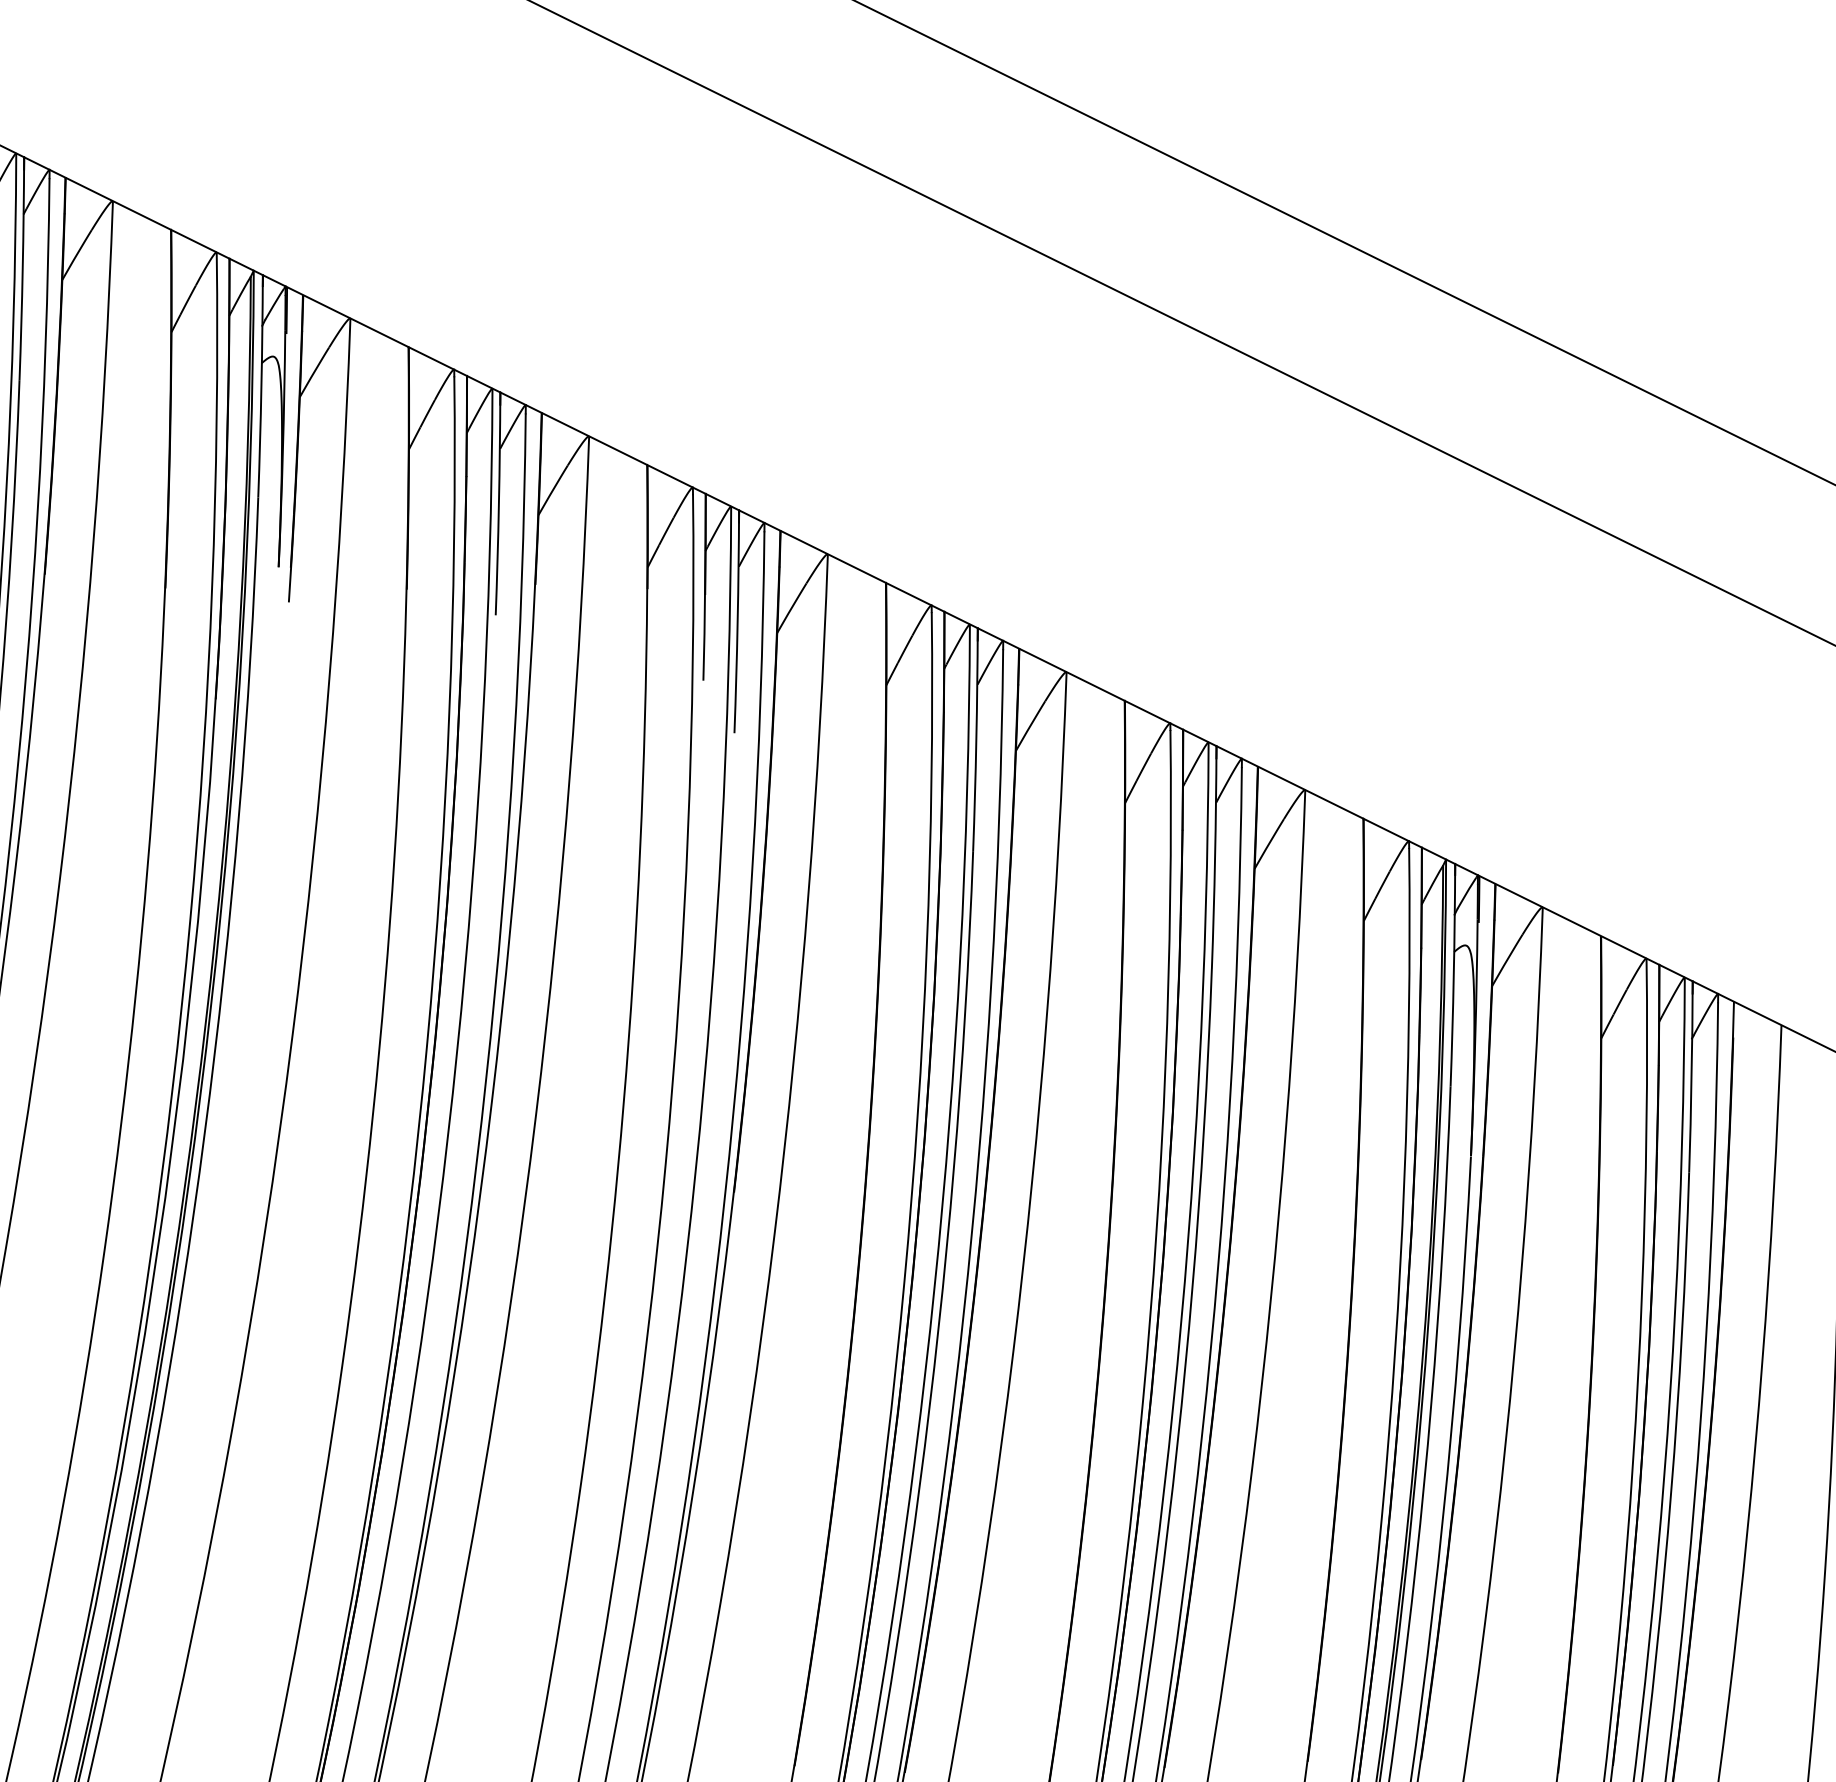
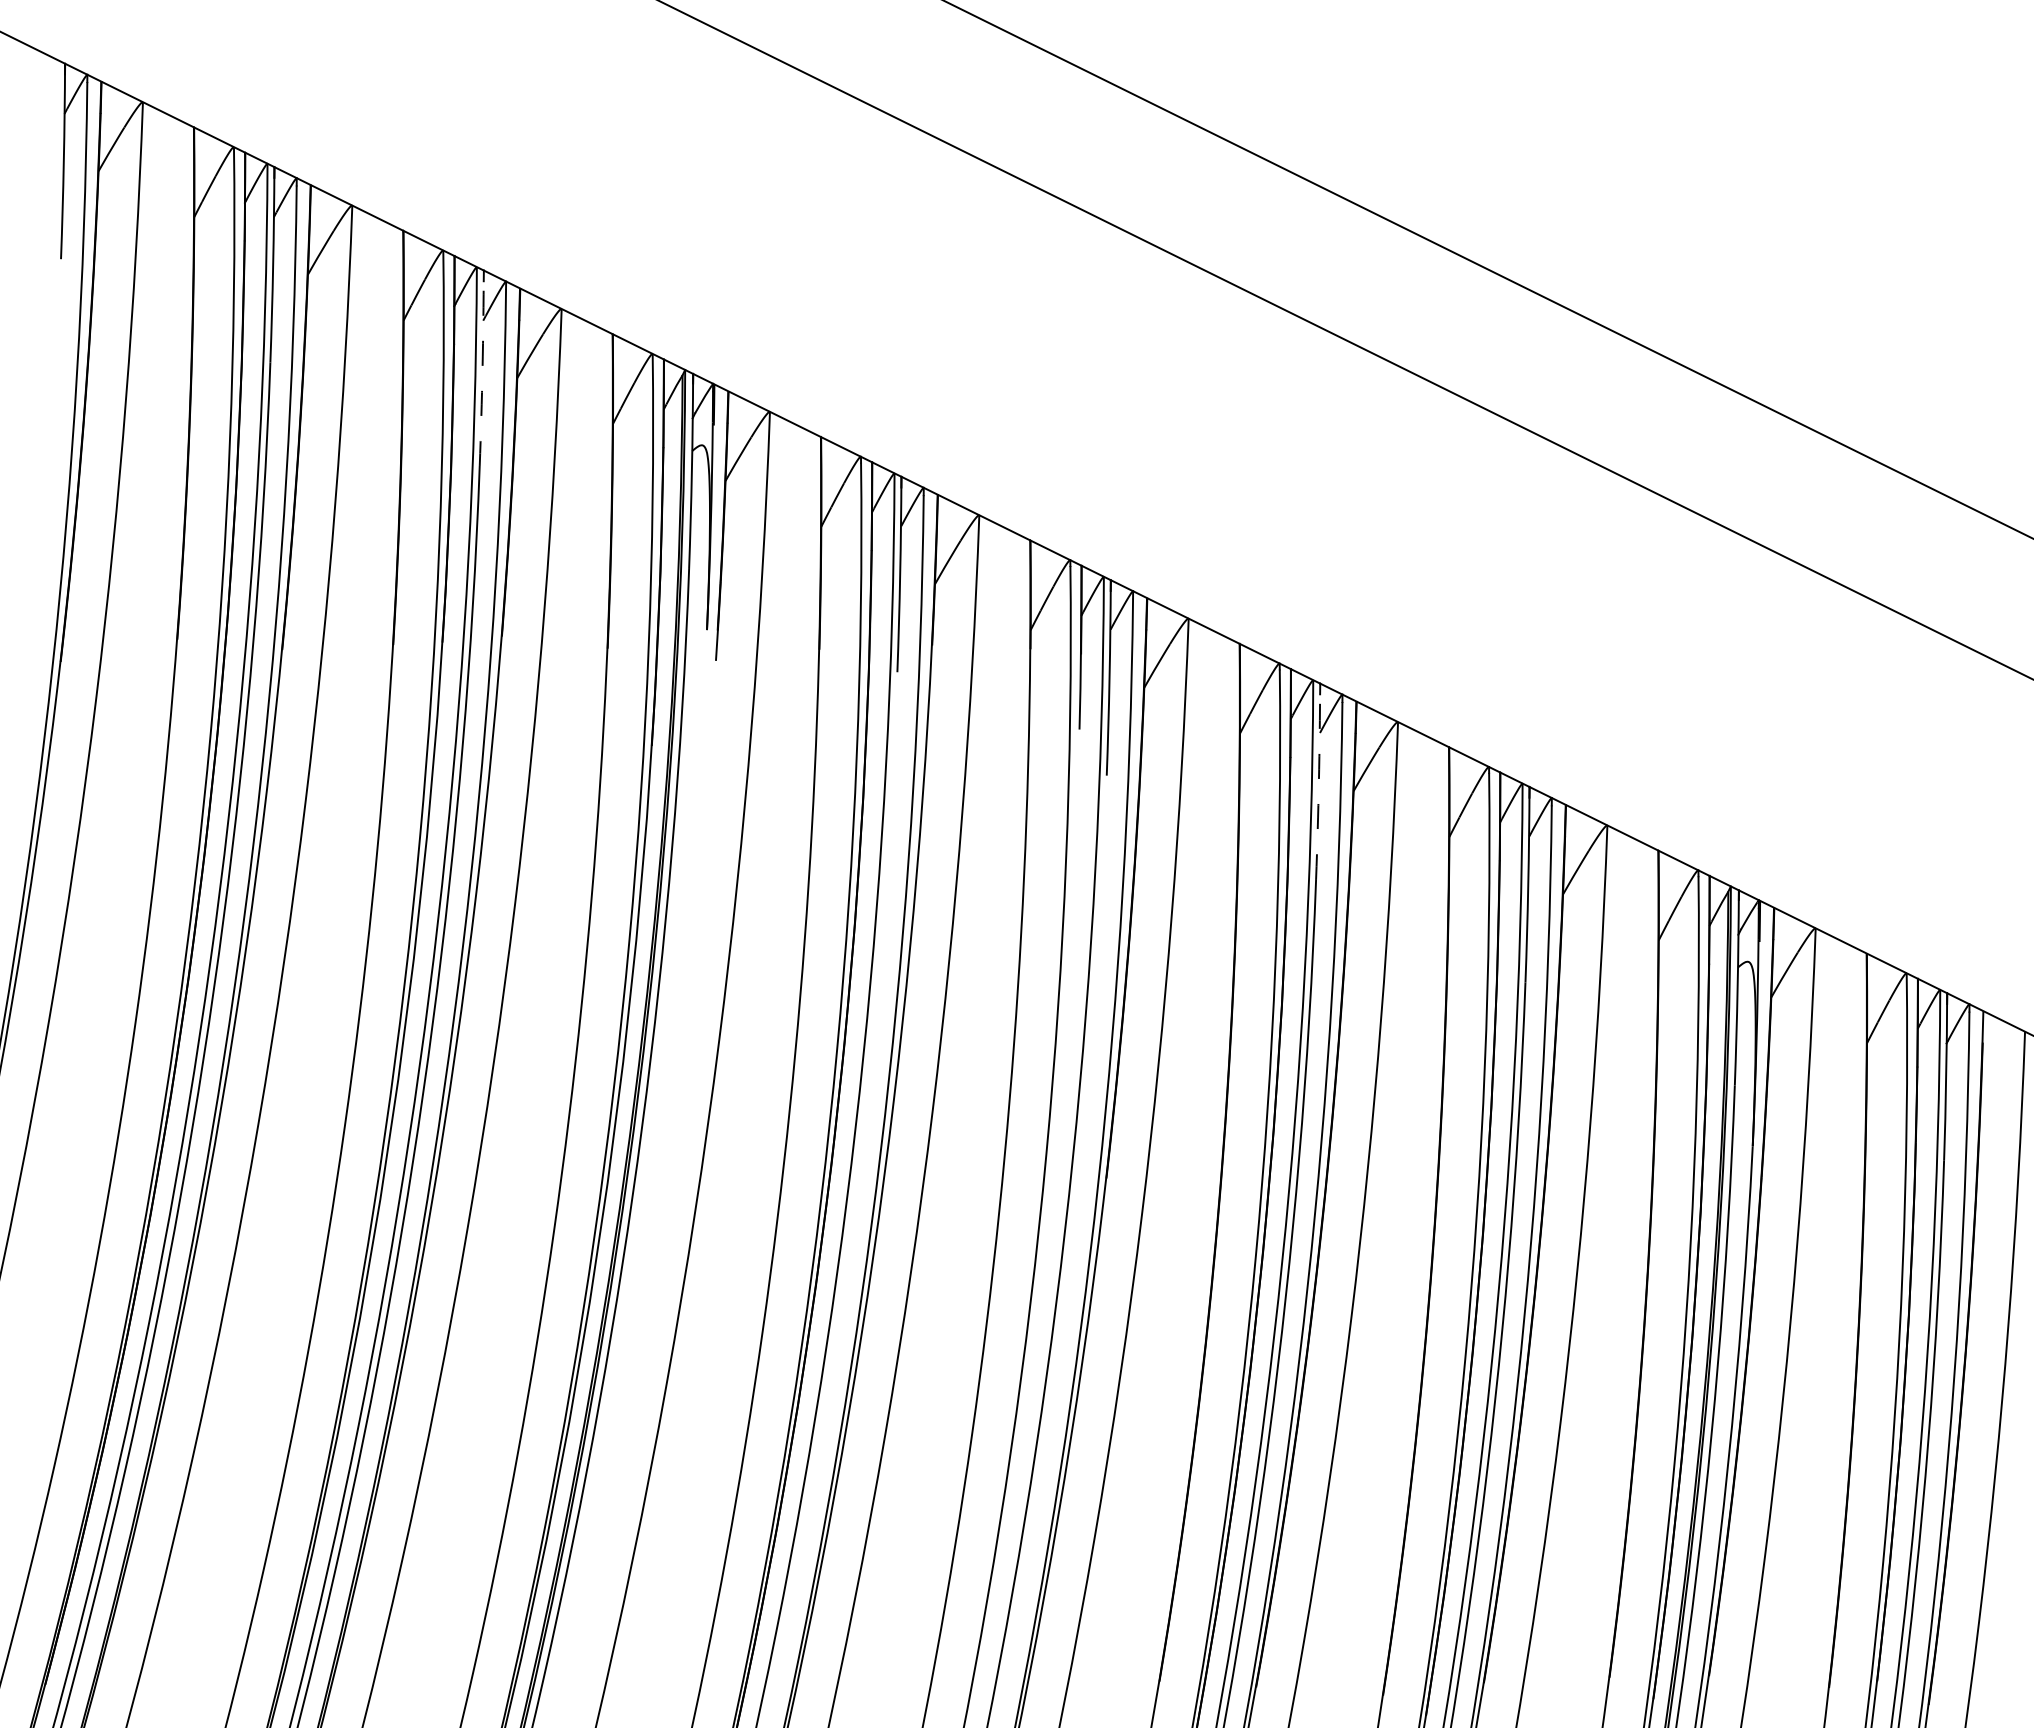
arc: (22, 268) -> (482, 368), solid -> dashed
arc: (975, 739) -> (1318, 781), solid -> dashed

